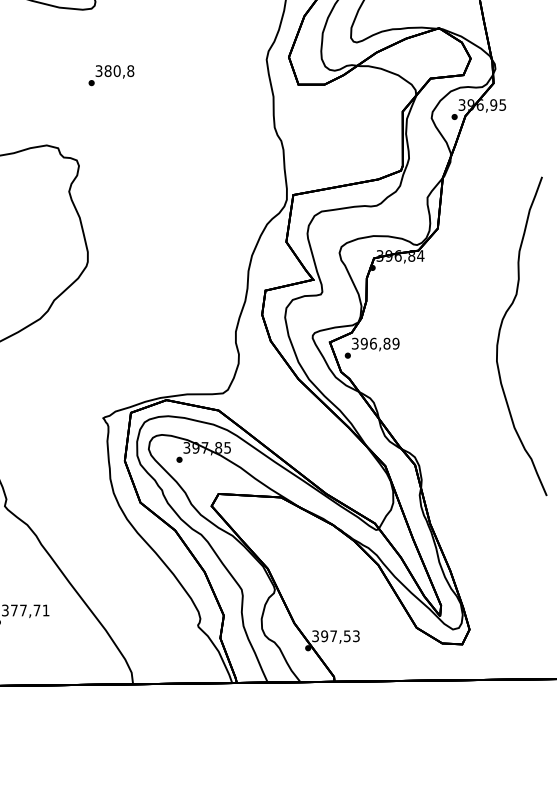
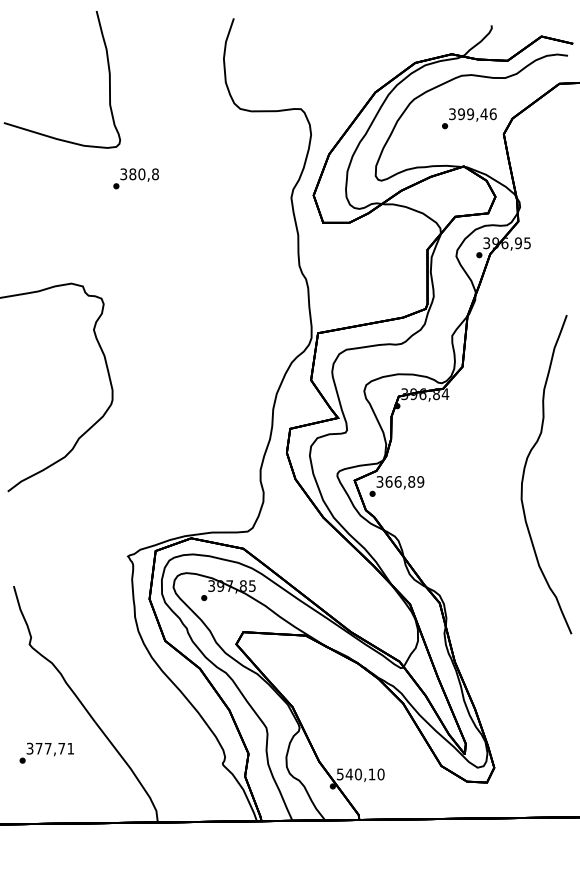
text: (110, 75) -> (135, 178), moved
text: (363, 343) -> (388, 481), 396,89 -> 366,89
text: (335, 636) -> (360, 774), 397,53 -> 540,10

